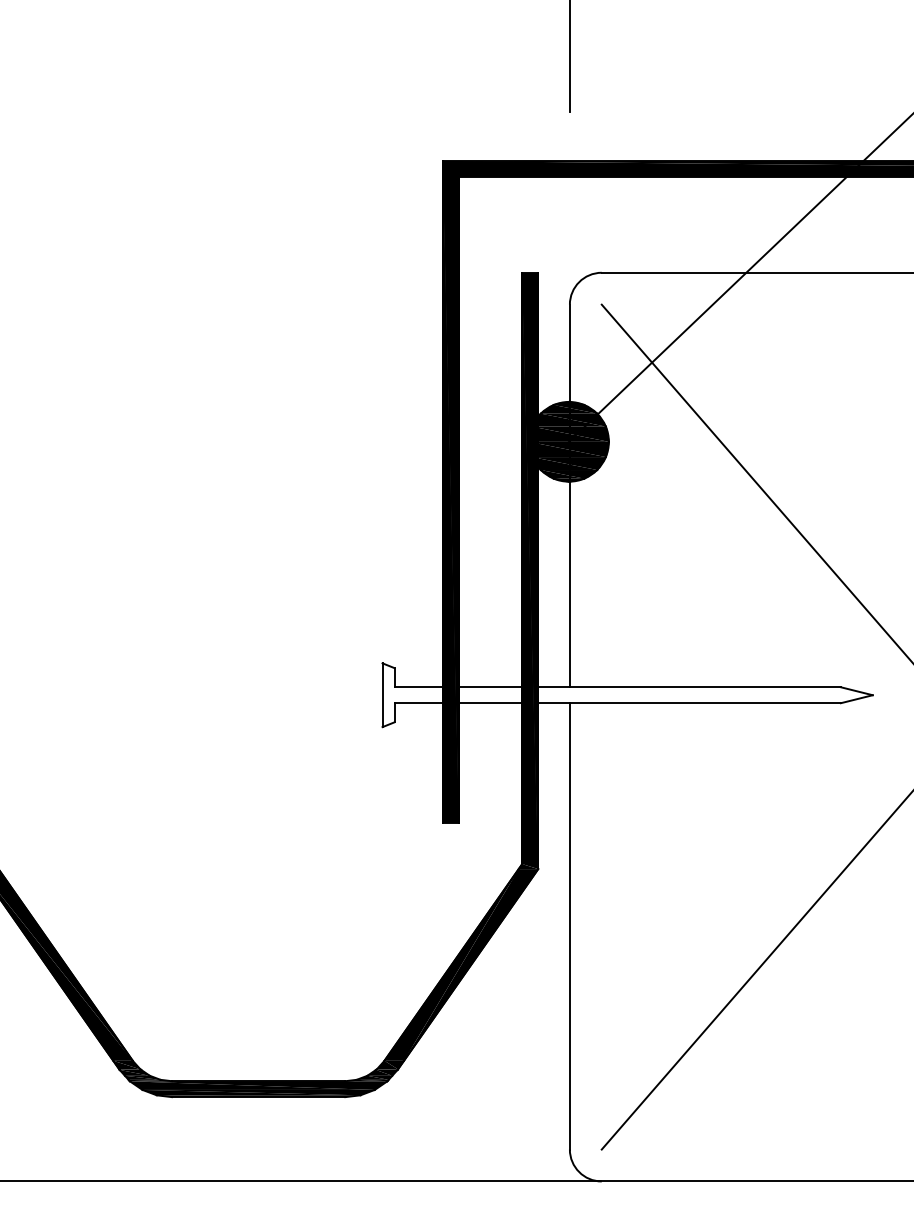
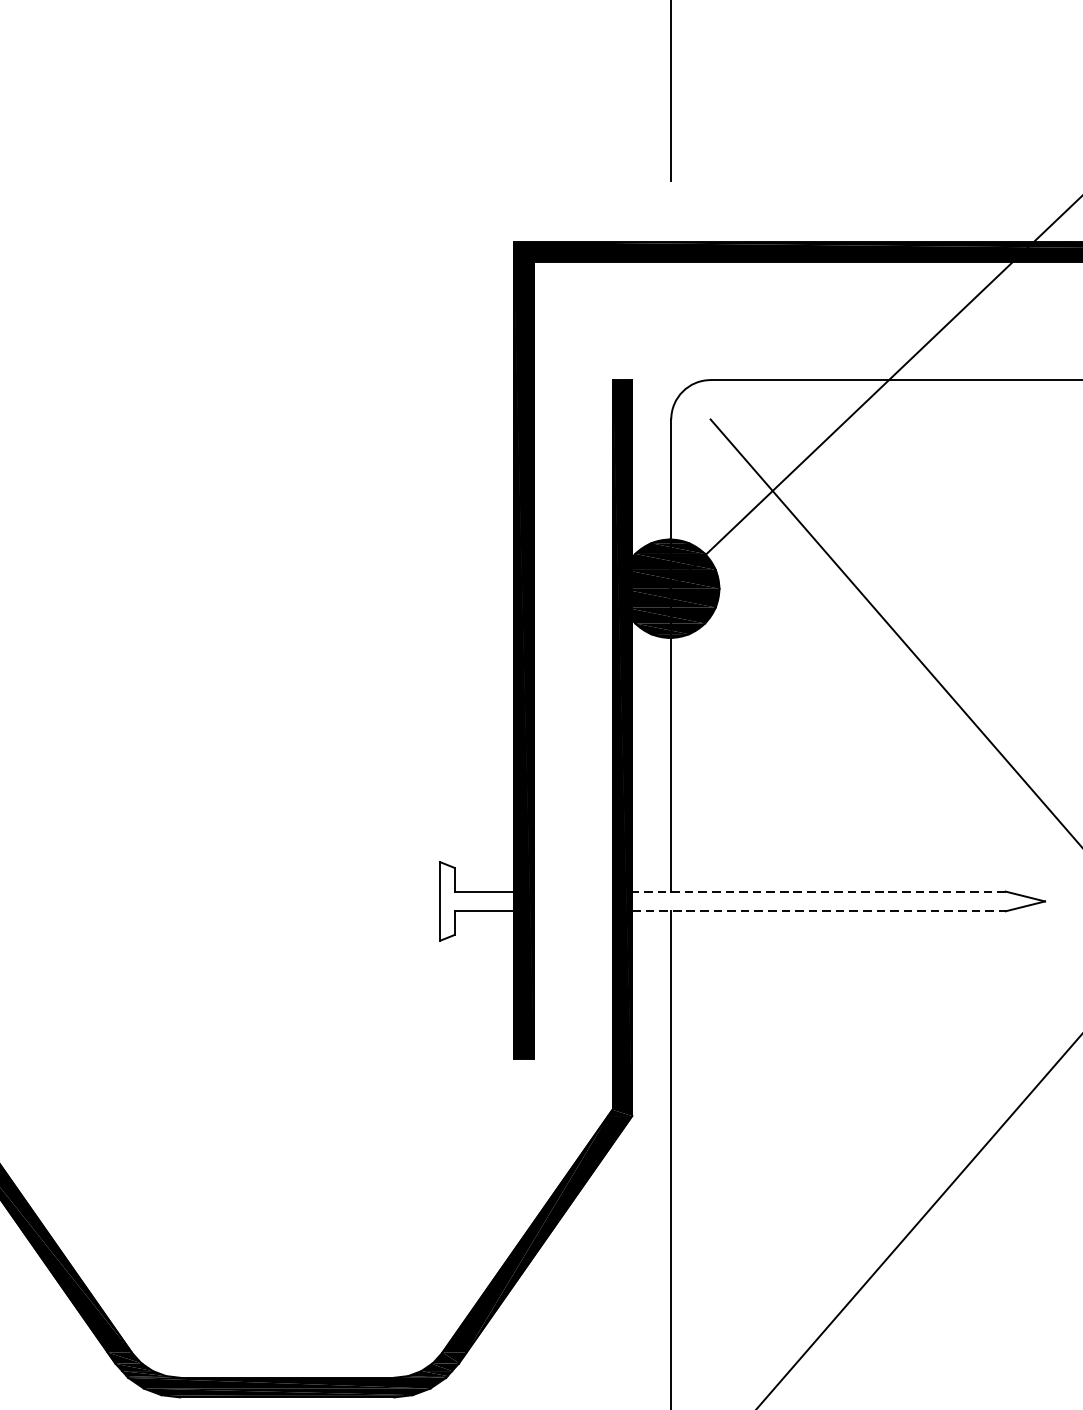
line: (490, 687) -> (573, 891), removed
line: (689, 687) -> (818, 891), solid -> dashed
line: (490, 703) -> (573, 911), removed
line: (690, 703) -> (820, 911), solid -> dashed

